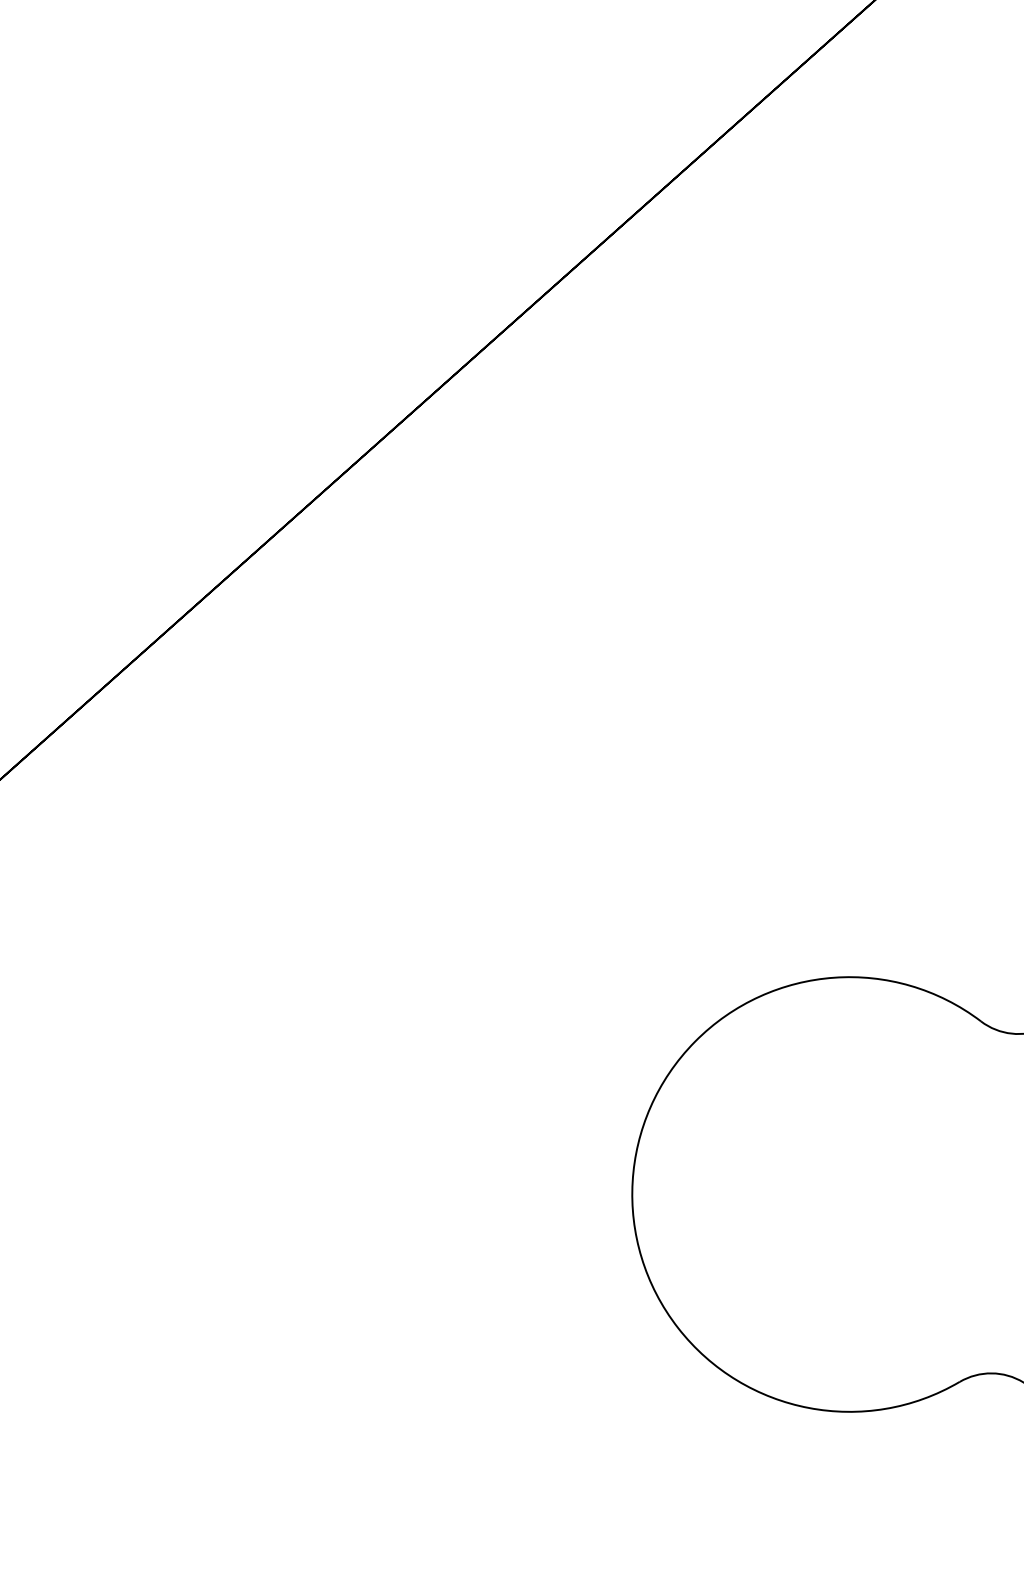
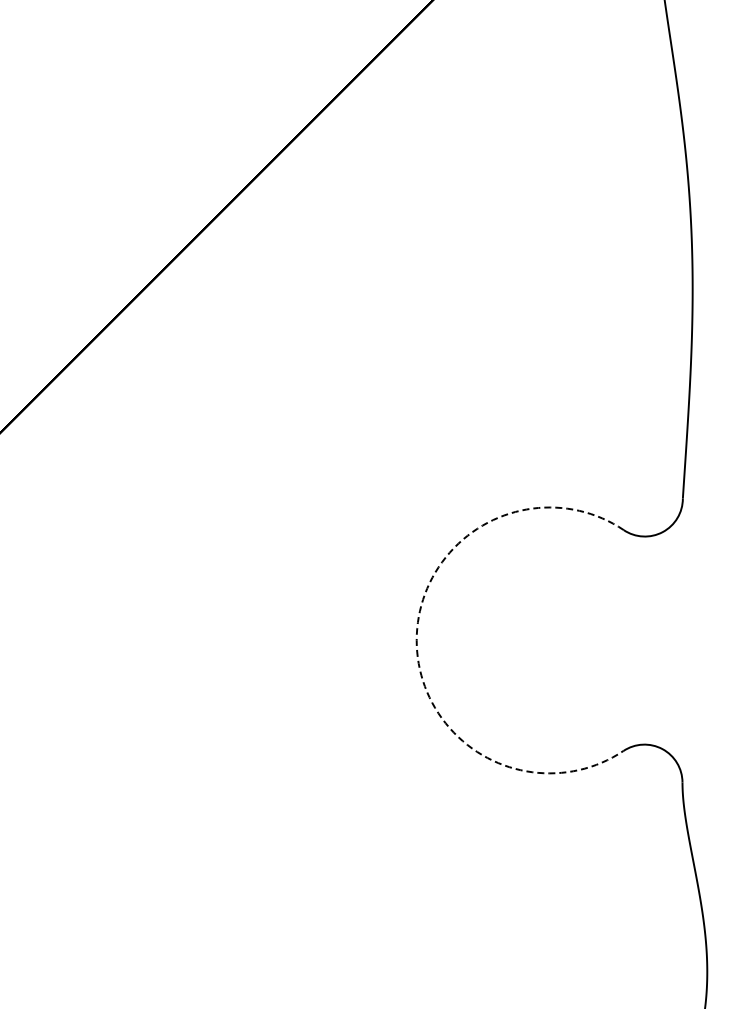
arc: (632, 1182) -> (416, 640), solid -> dashed

